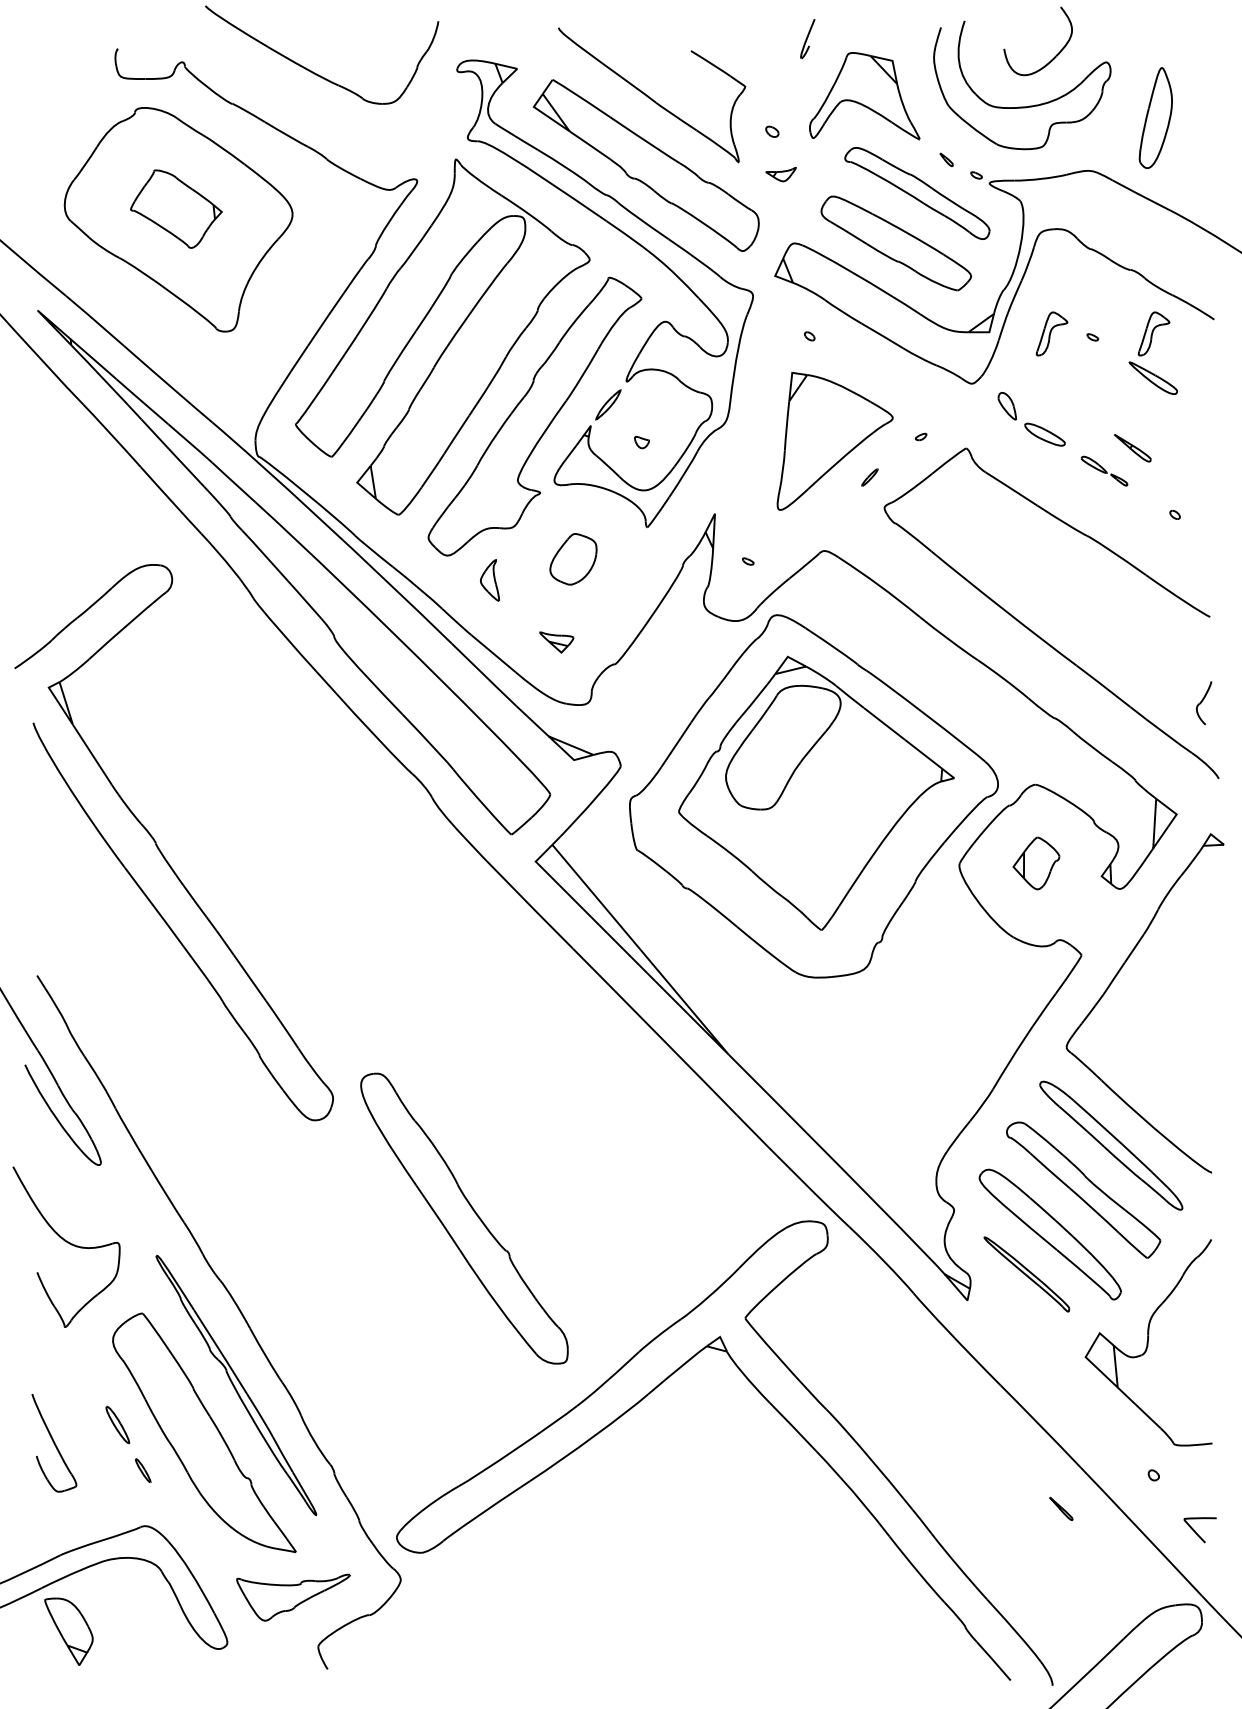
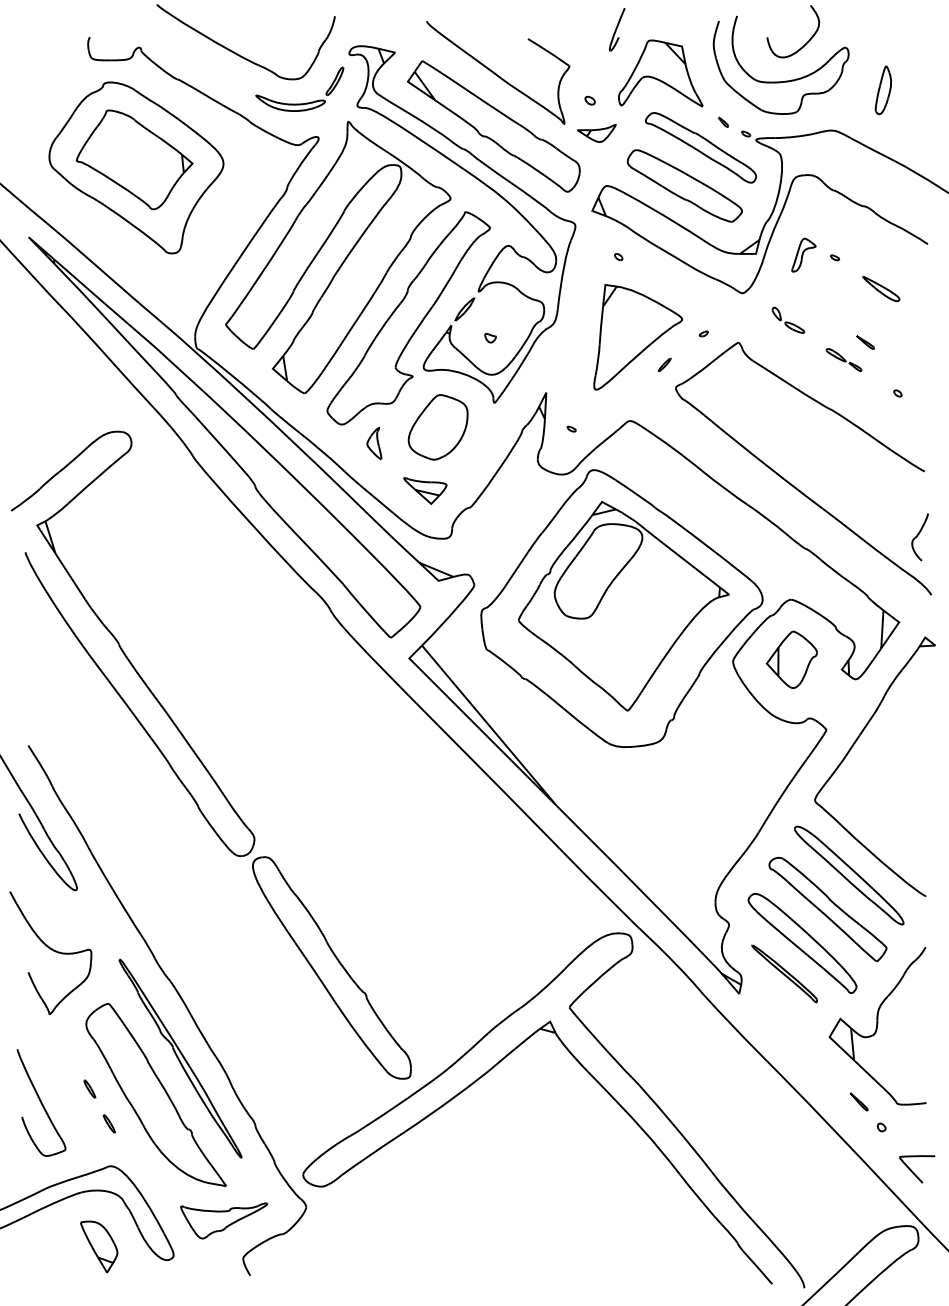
part: (807, 38) -> (617, 29), size x1.43
part: (1156, 118) -> (883, 90), size x0.62
part: (392, 135) -> (299, 103), added
part: (780, 174) -> (596, 133), size x1.67
part: (176, 208) -> (134, 159), size x1.67
part: (1153, 333) -> (881, 254), removed
part: (1031, 418) -> (788, 319), size x0.62
part: (1132, 448) -> (865, 342), size x0.62
part: (573, 559) -> (438, 427), size x1.67
part: (556, 642) -> (425, 490), size x1.67
part: (1203, 703) -> (919, 537), size x1.43
part: (1036, 863) -> (792, 659), size x1.43
part: (464, 1218) -> (331, 967), moved
part: (117, 1425) -> (89, 1089), size x0.62
part: (54, 1442) -> (41, 1102), size x1.43
part: (1061, 1508) -> (859, 1101), moved
part: (1199, 1530) -> (916, 1169), size x1.43
part: (68, 1631) -> (98, 1246), moved

